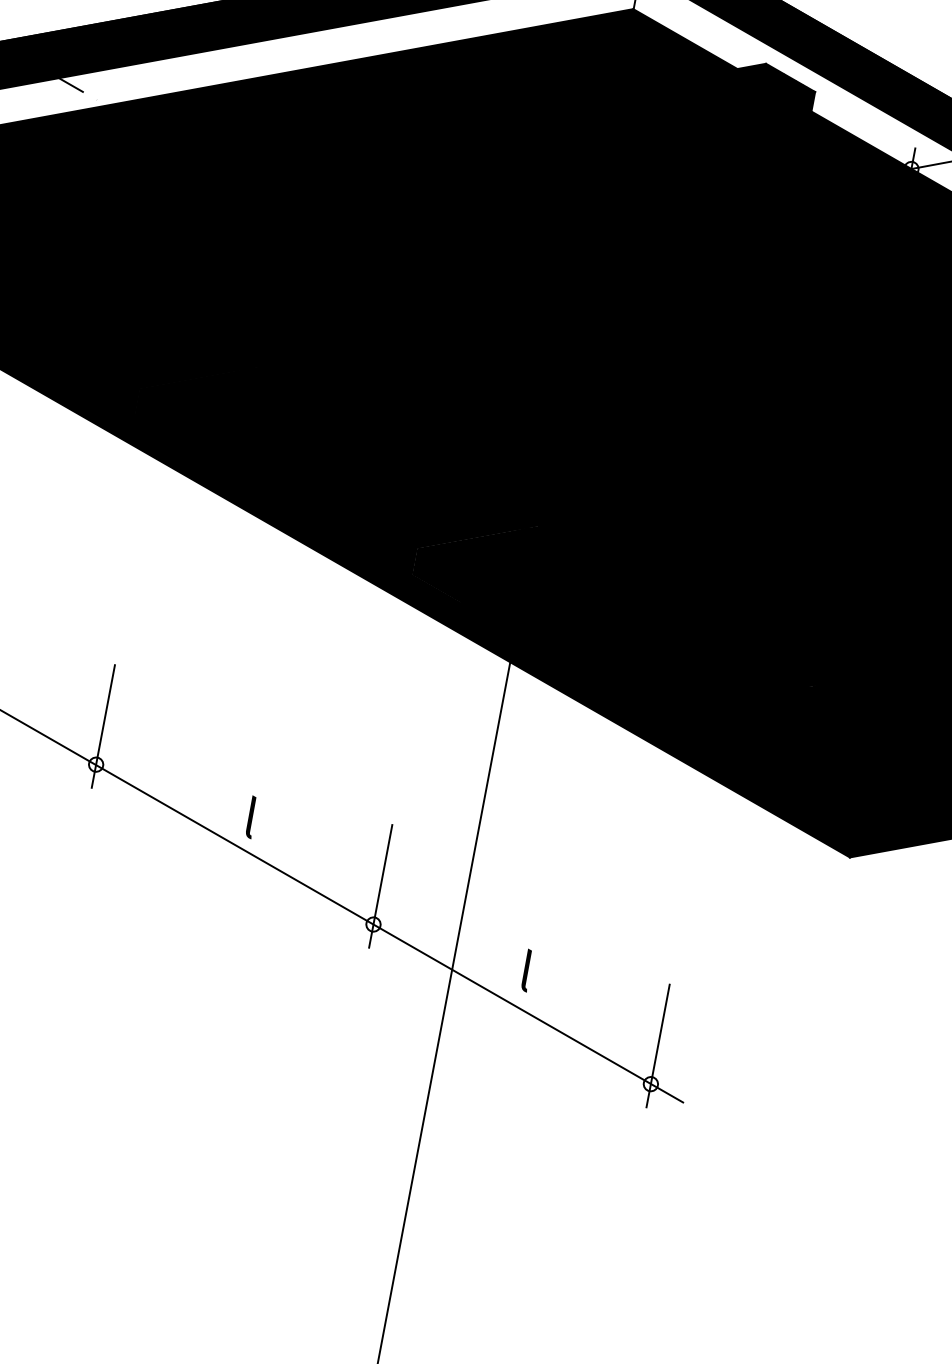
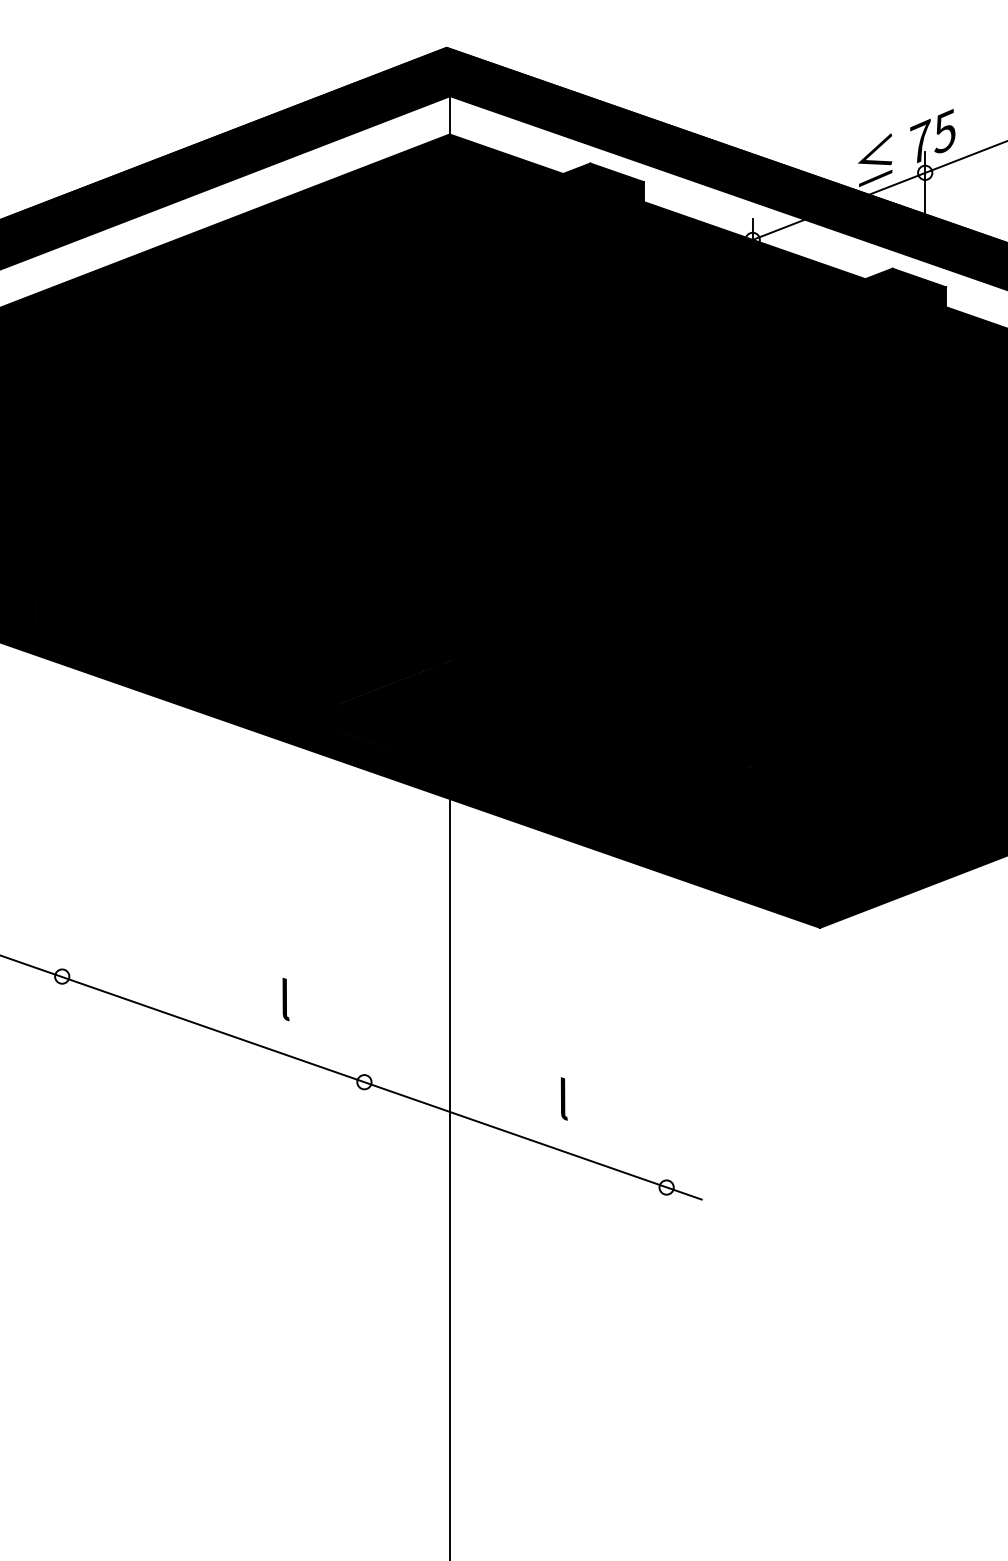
line: (103, 726) -> (62, 937), removed
text: (251, 817) -> (285, 999), moved
line: (380, 885) -> (364, 1042), removed
text: (526, 970) -> (563, 1098), moved
line: (658, 1045) -> (666, 1148), removed

